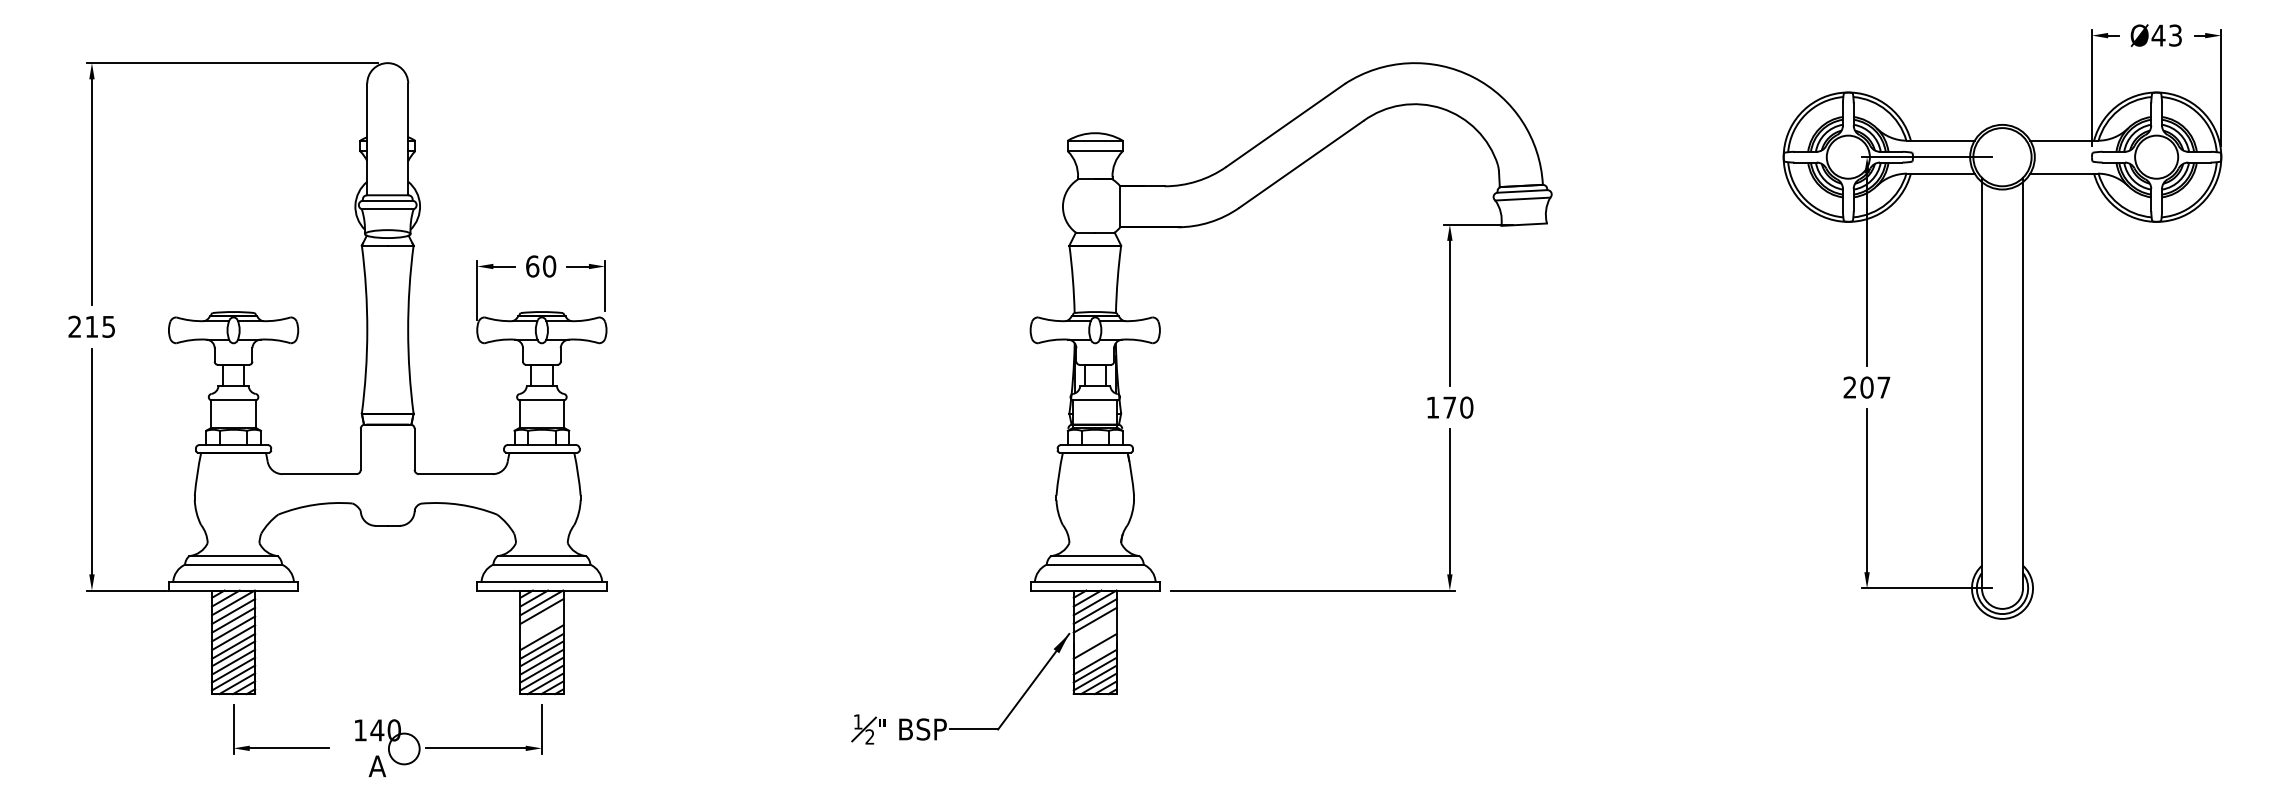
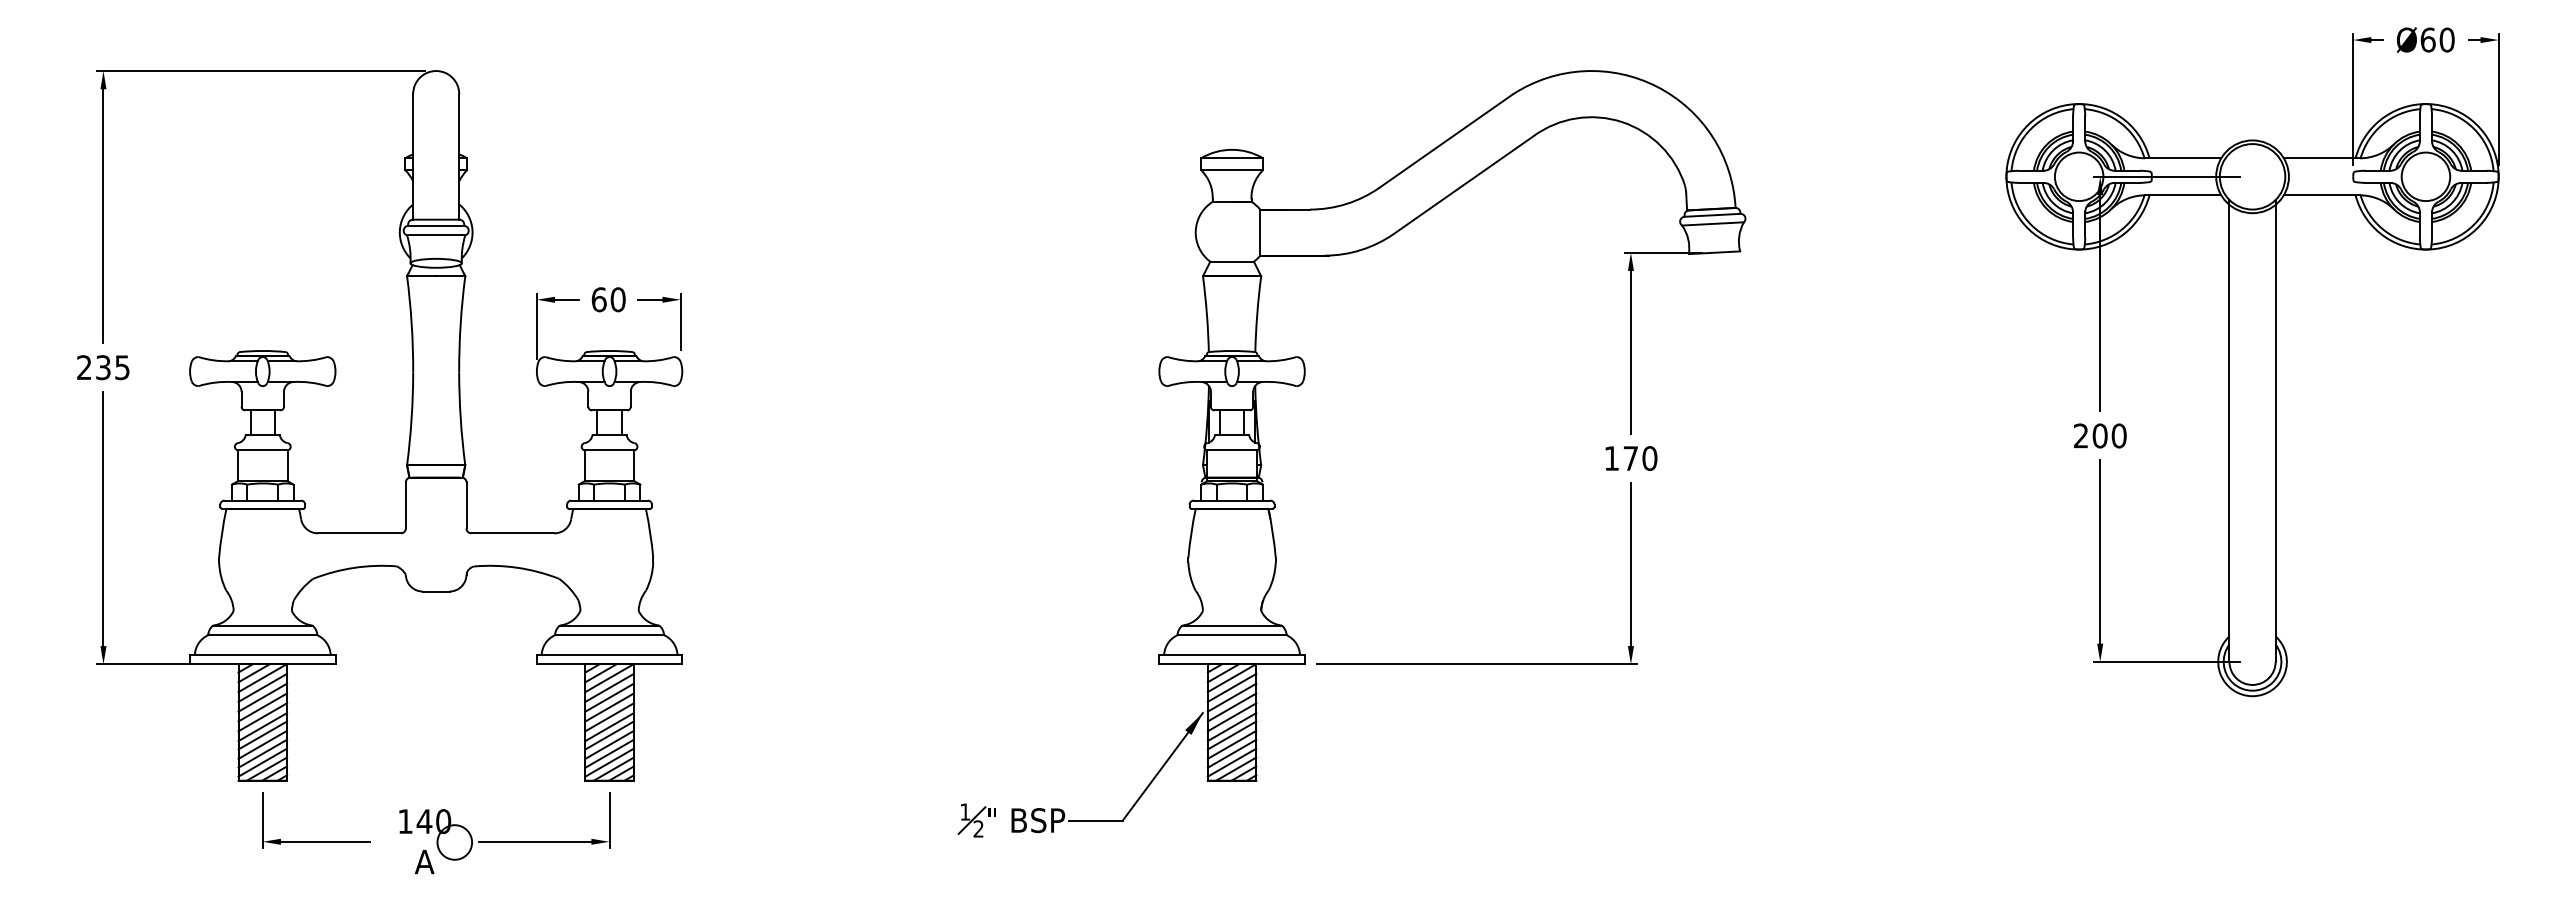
text: (2166, 35) -> (2437, 39), Ø43 -> Ø60
text: (91, 326) -> (103, 367), 215 -> 235
text: (1883, 387) -> (2118, 435), 207 -> 200
line: (541, 620) -> (609, 697), added
line: (541, 628) -> (609, 707), added
line: (1094, 628) -> (1231, 707), added
line: (1094, 637) -> (1231, 717), added
line: (1094, 653) -> (1231, 735), added

